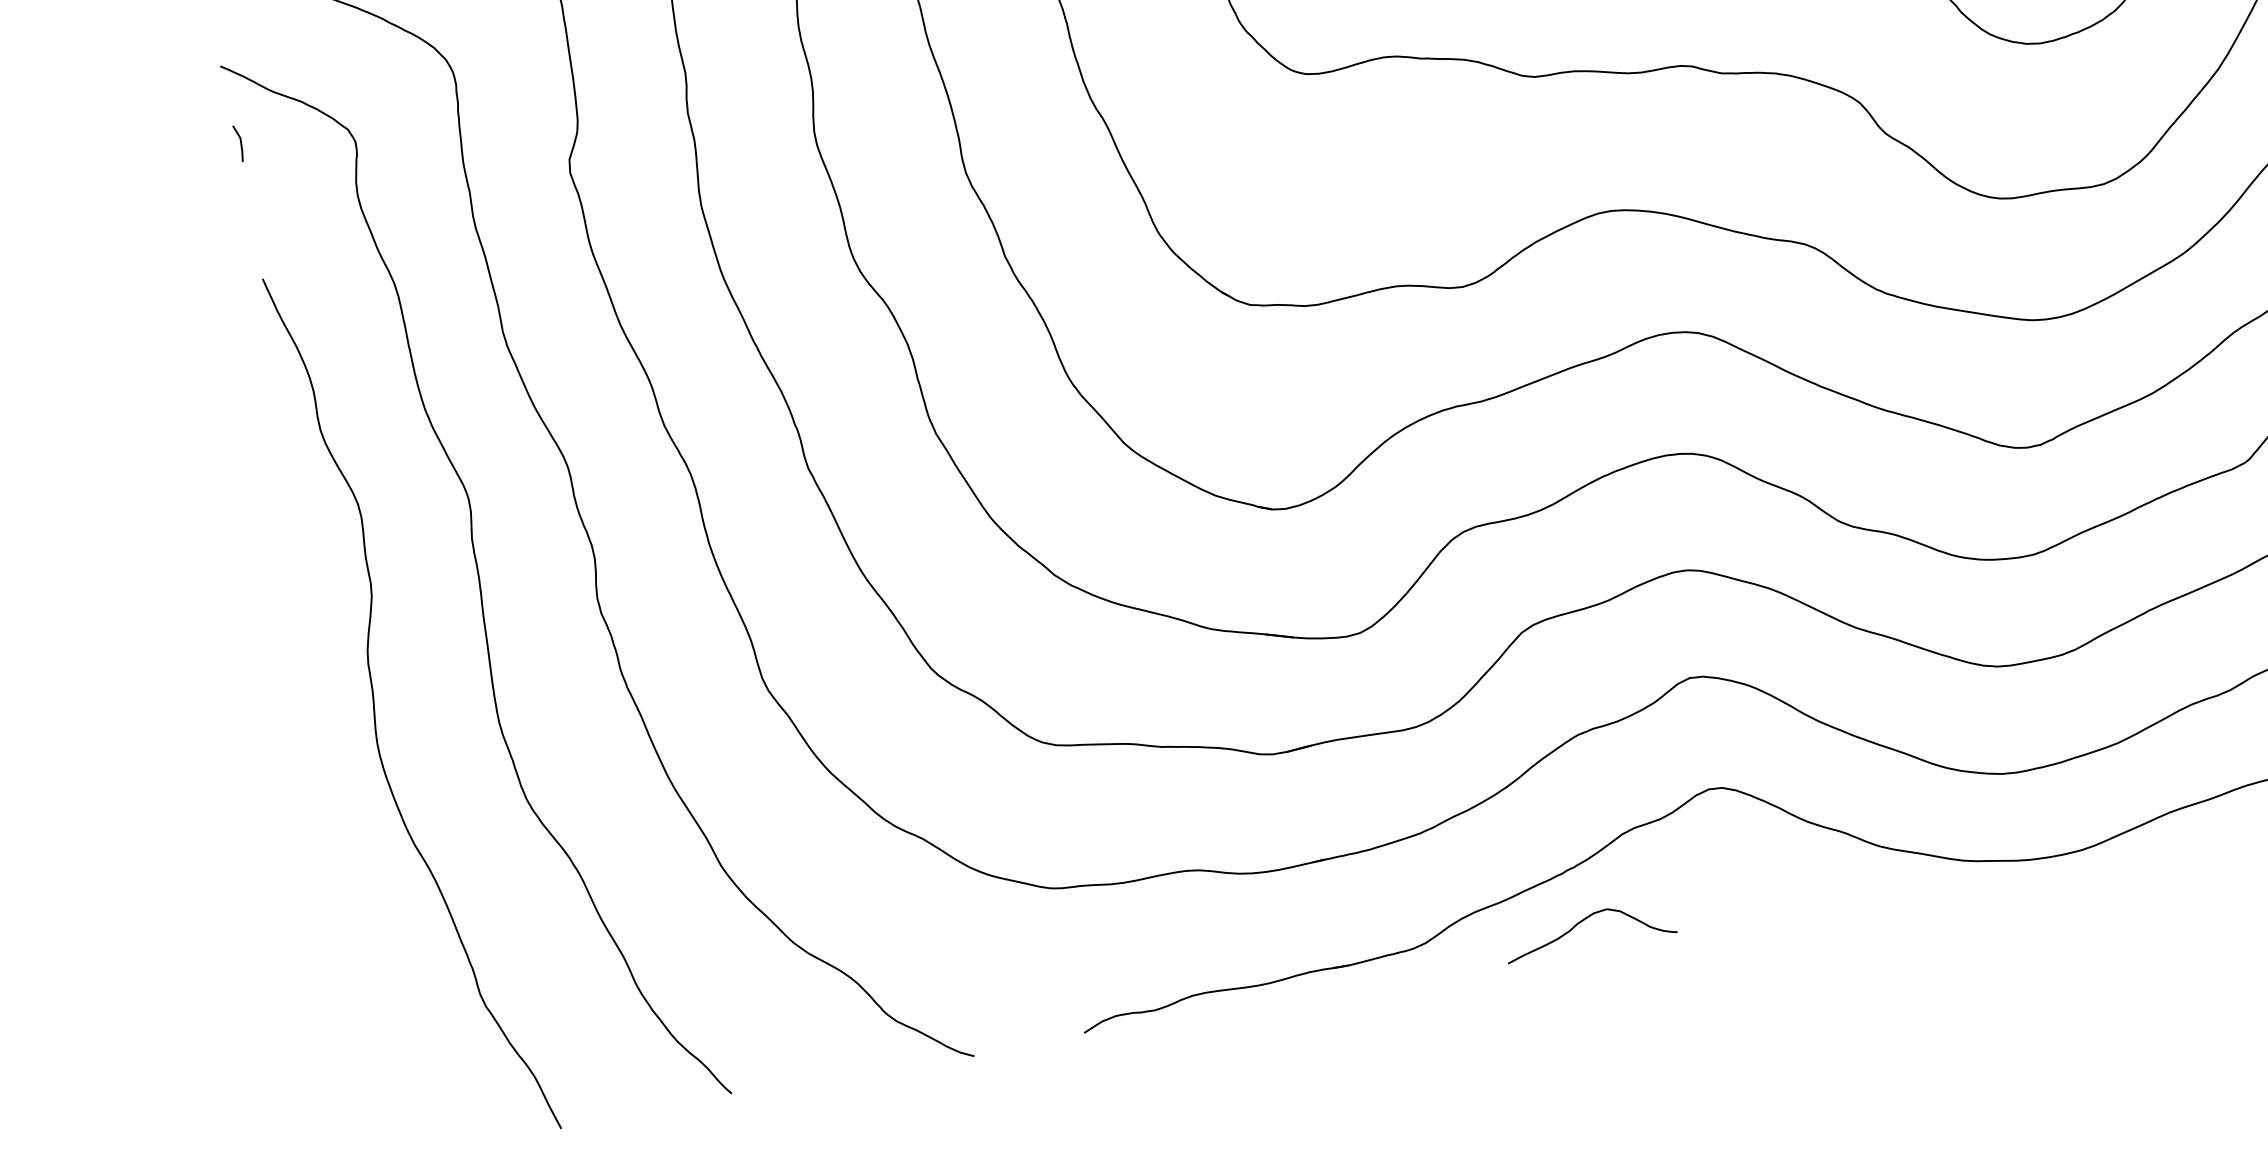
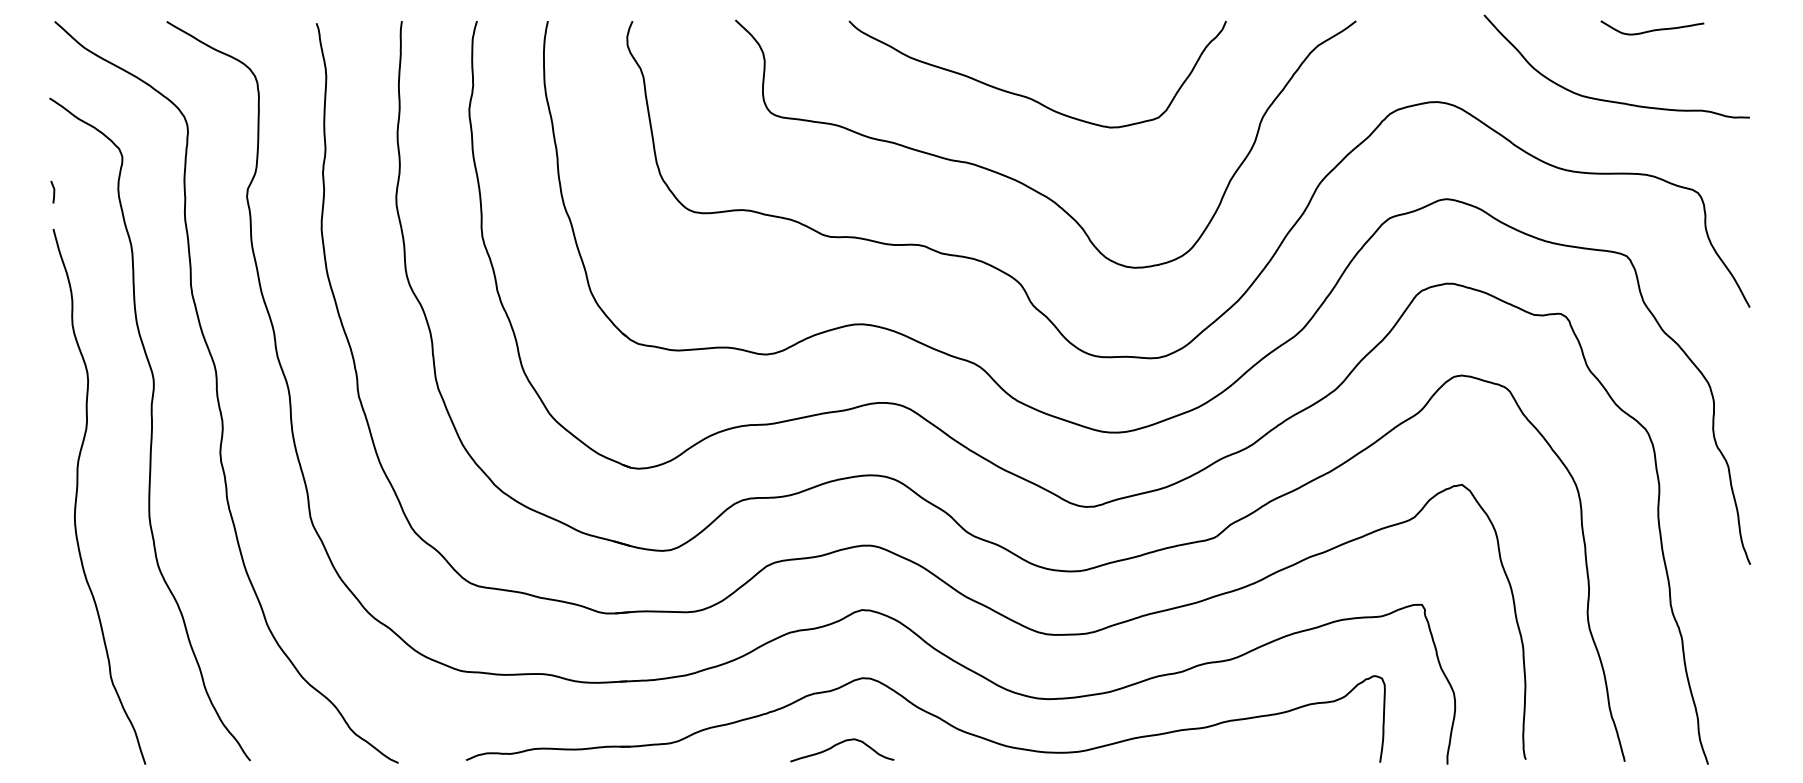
line: (239, 142) -> (53, 191), moved
curve: (1583, 921) -> (839, 744), moved

